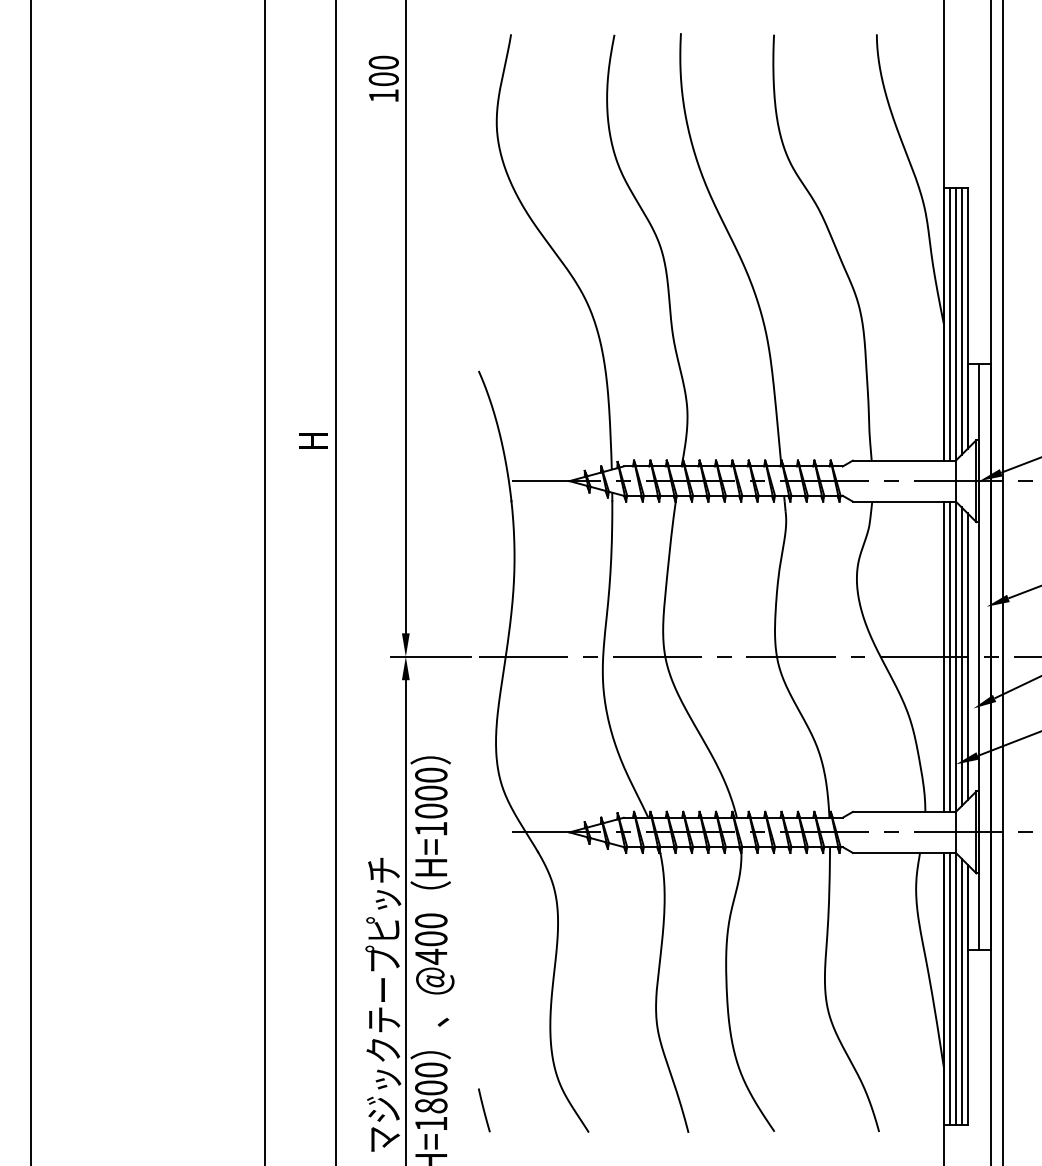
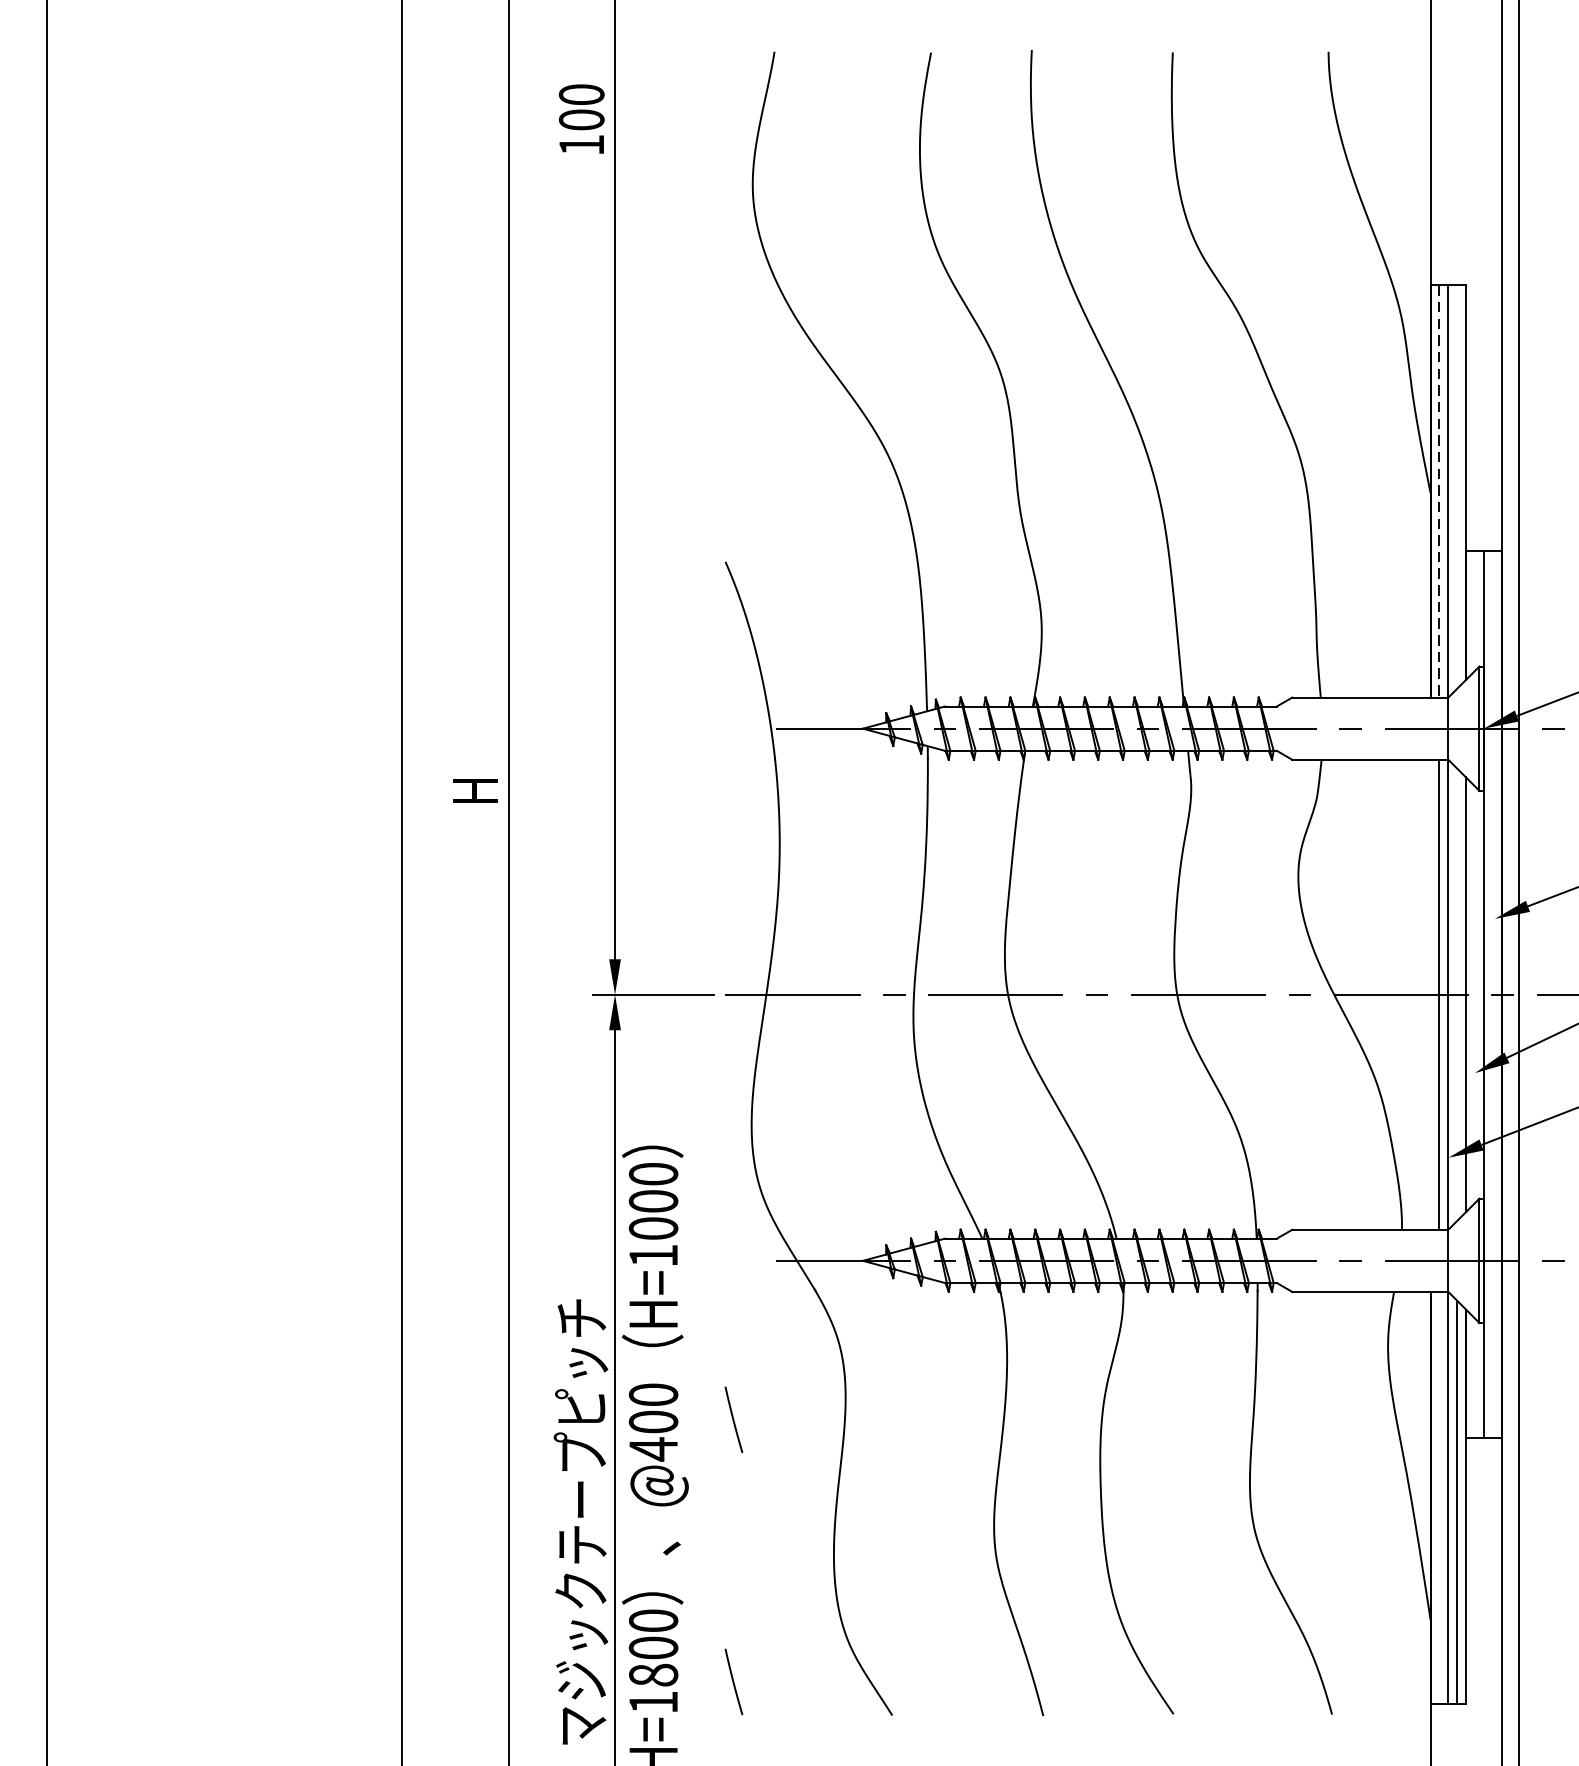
line: (961, 321) -> (1456, 486), removed
line: (950, 325) -> (1440, 492), solid -> dashed
text: (313, 440) -> (475, 789), moved
line: (944, 656) -> (1431, 994), removed
line: (961, 656) -> (1456, 994), removed
line: (484, 937) -> (734, 1420), added
line: (950, 988) -> (1440, 1497), removed

